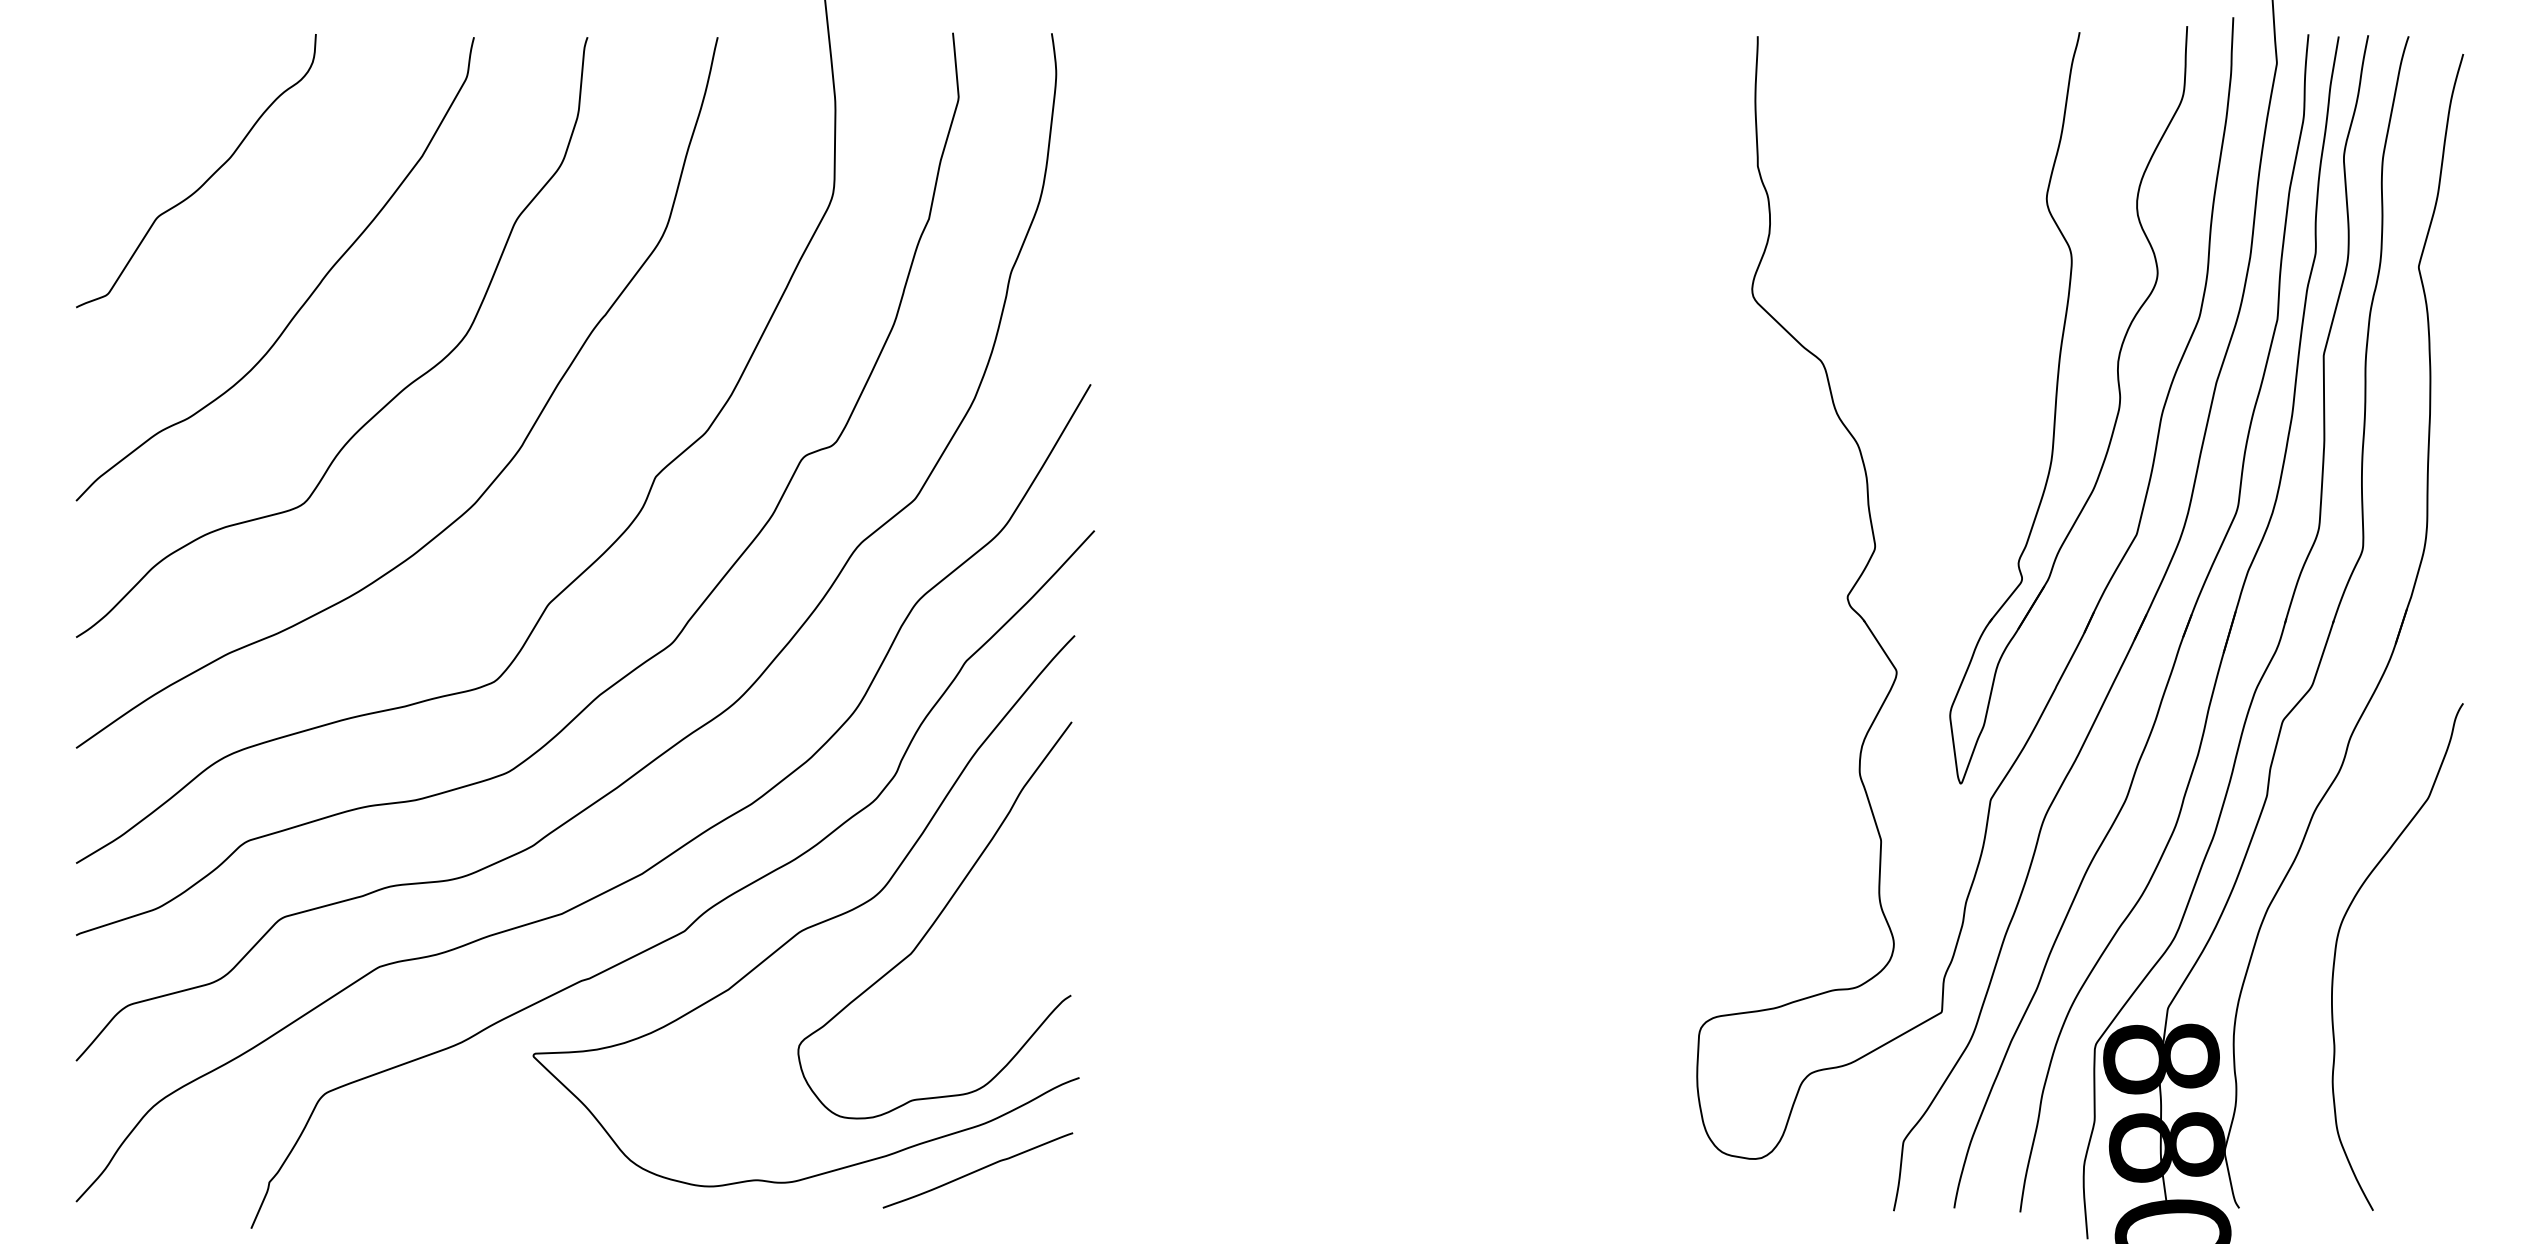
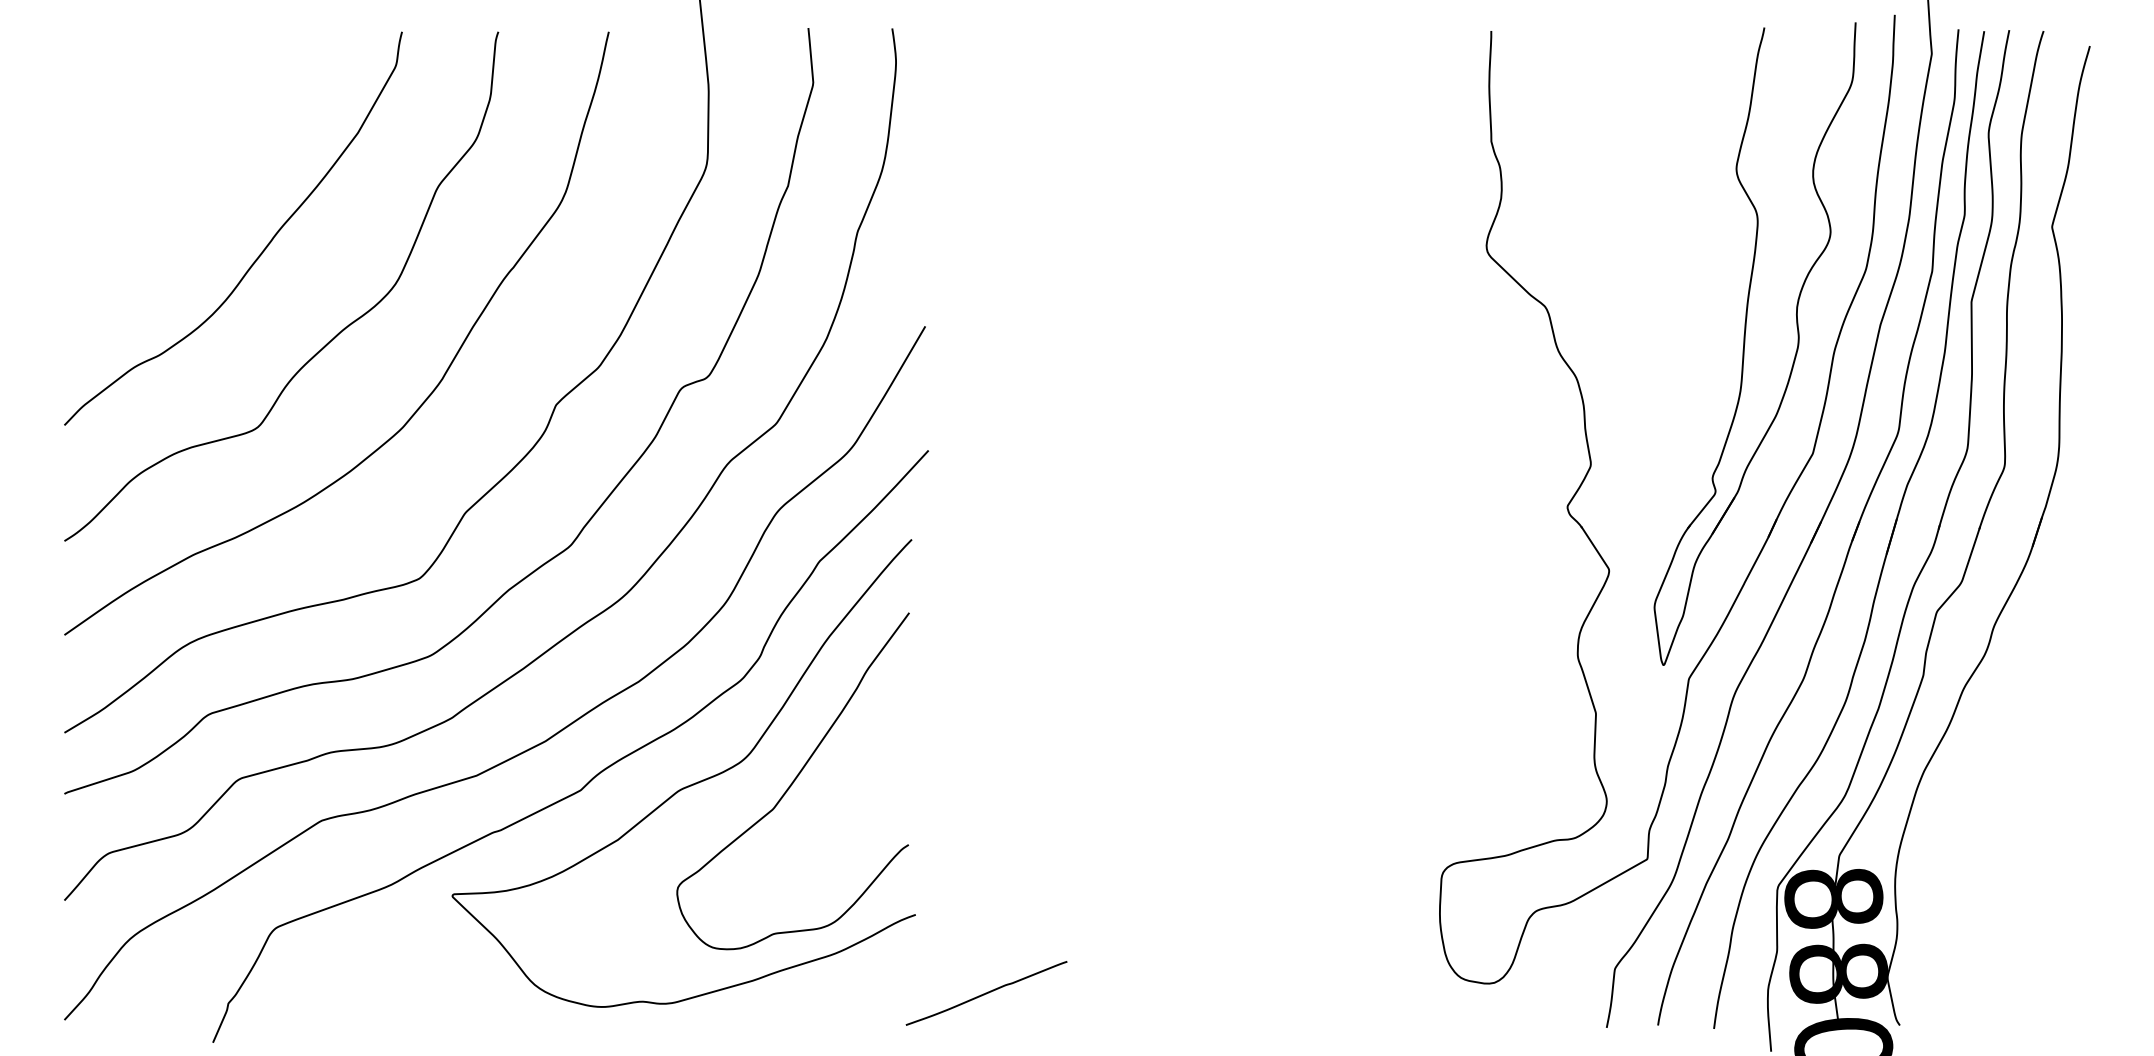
curve: (206, 179) -> (175, 152), removed
curve: (2336, 952) -> (1982, 808), removed
curve: (977, 1170) -> (986, 993), moved

